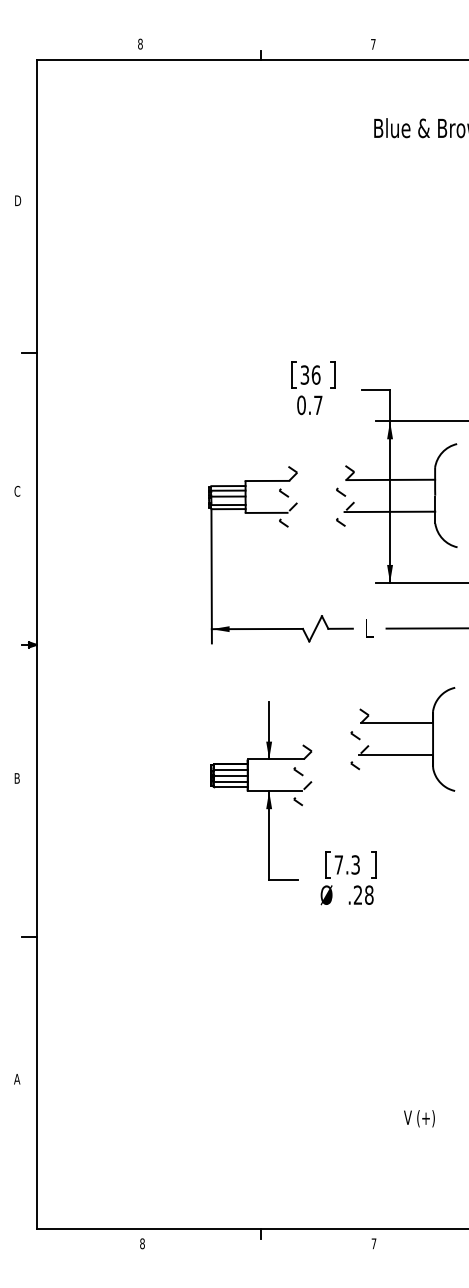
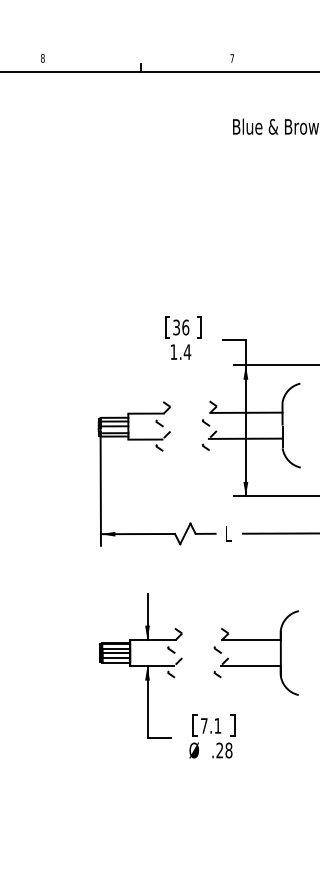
text: (309, 405) -> (180, 352), 0.7 -> 1.4
part: (402, 754) -> (255, 665), moved
text: (355, 864) -> (217, 725), 7.3 -> 7.1

